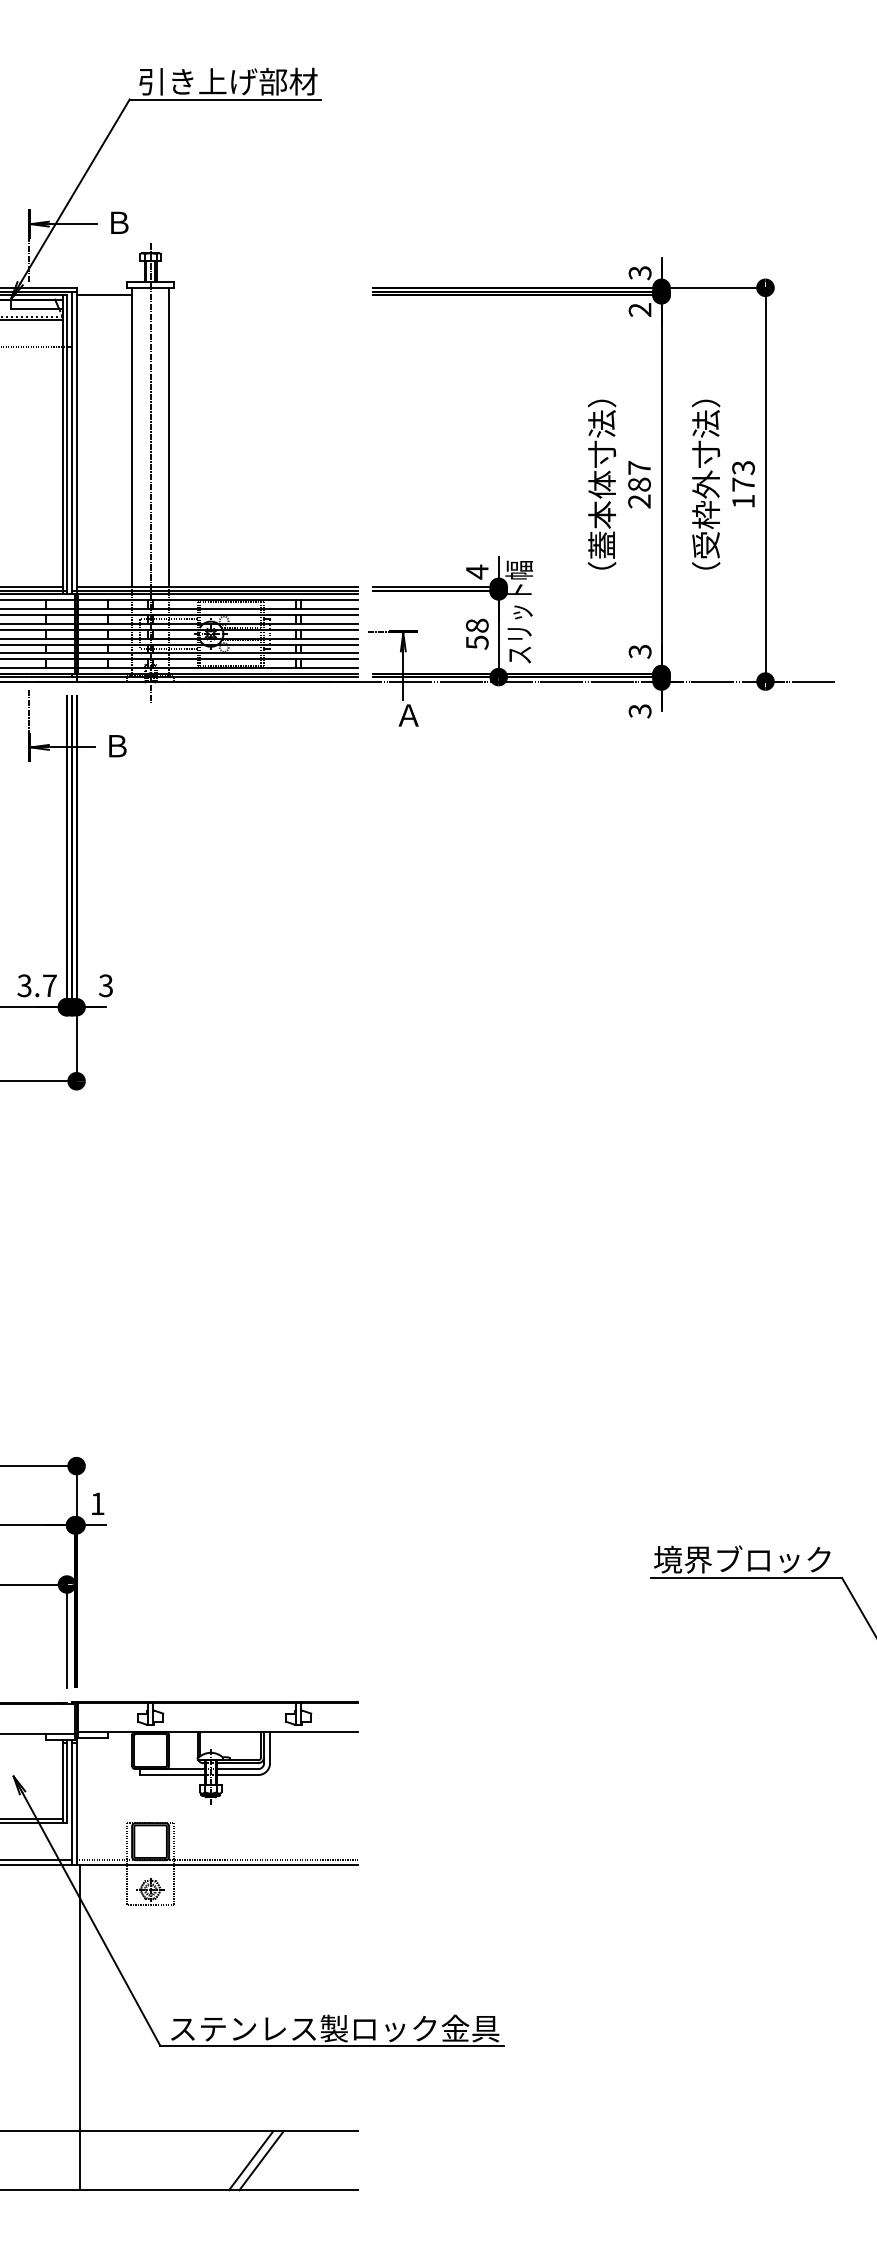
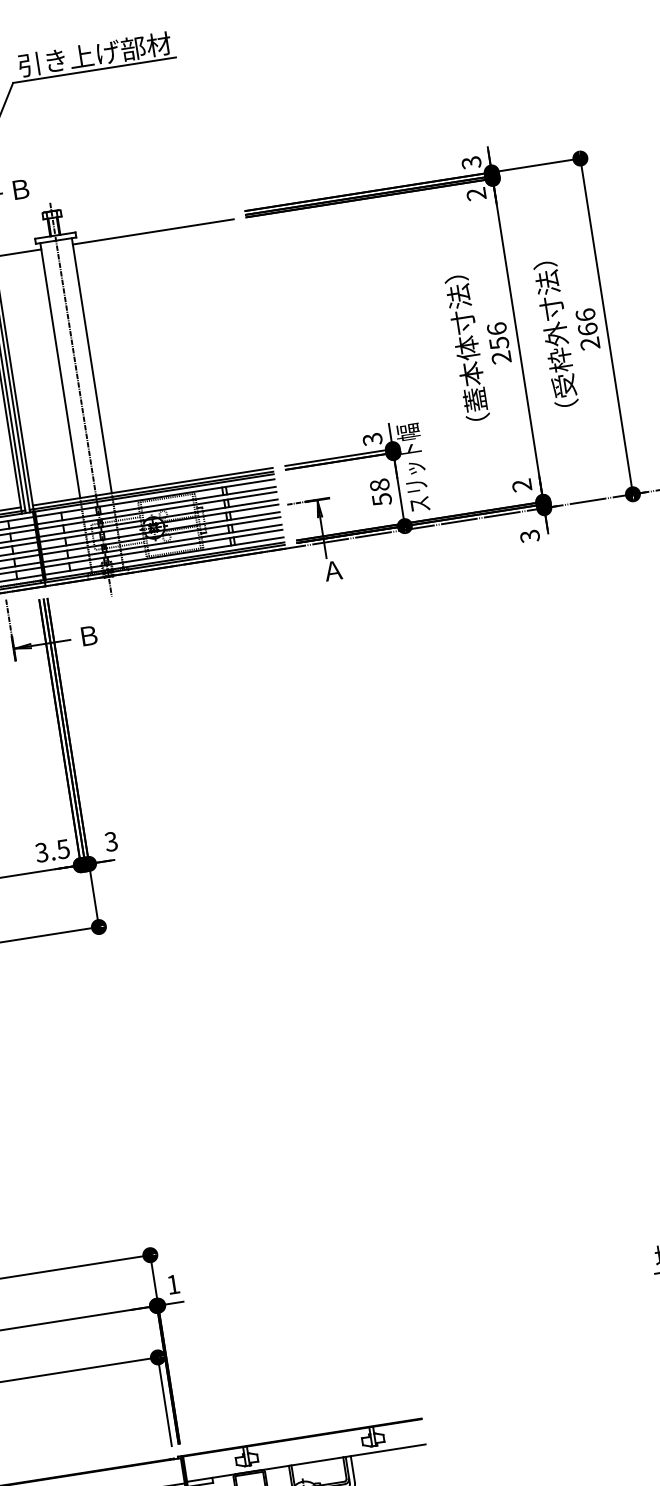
line: (263, 295) -> (153, 232), added
text: (639, 475) -> (498, 335), 287 -> 256
text: (743, 484) -> (587, 329), 173 -> 266
text: (476, 571) -> (371, 439), 4 -> 3
text: (640, 651) -> (522, 485), 3 -> 2
text: (49, 985) -> (63, 849), 3.7 -> 3.5

